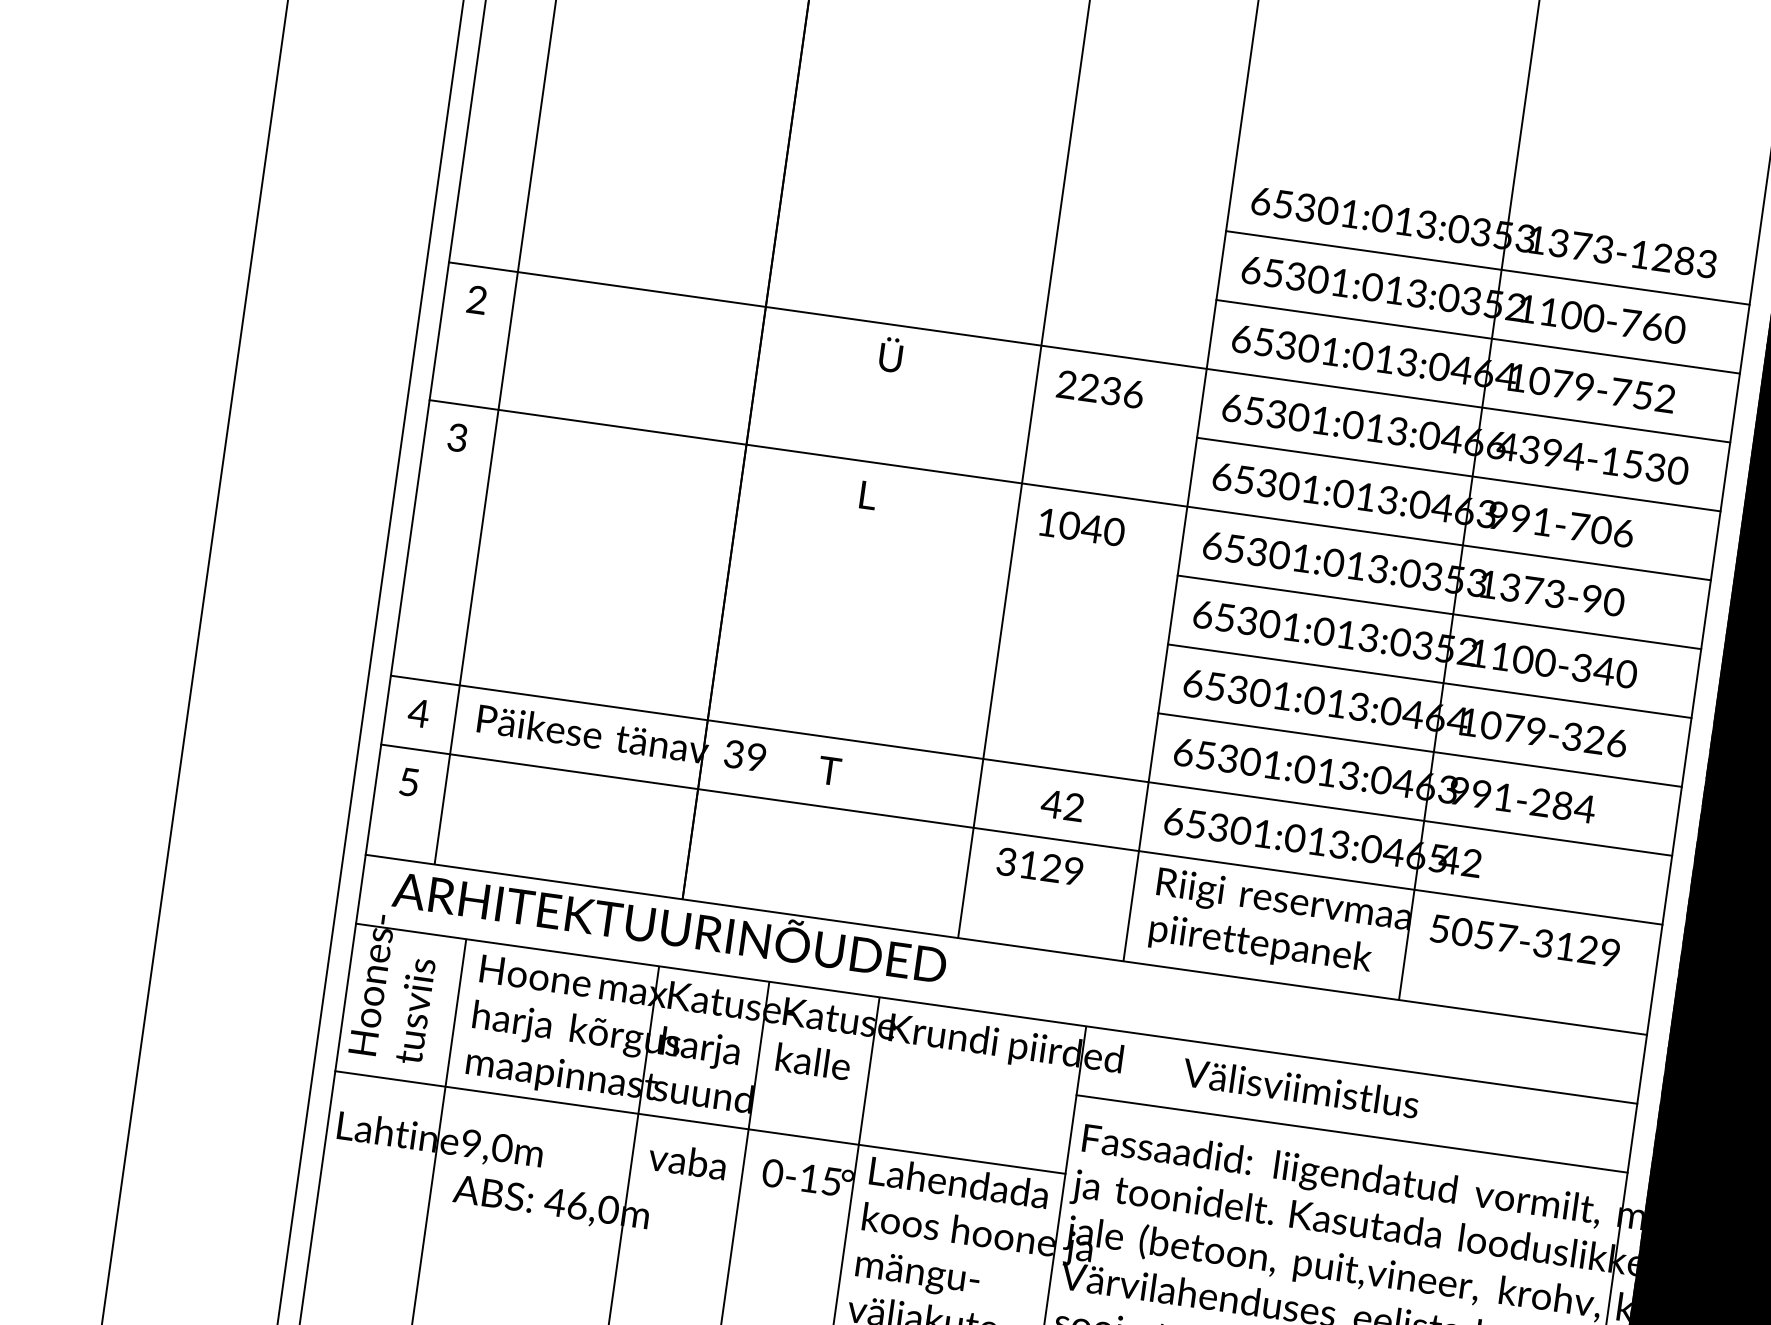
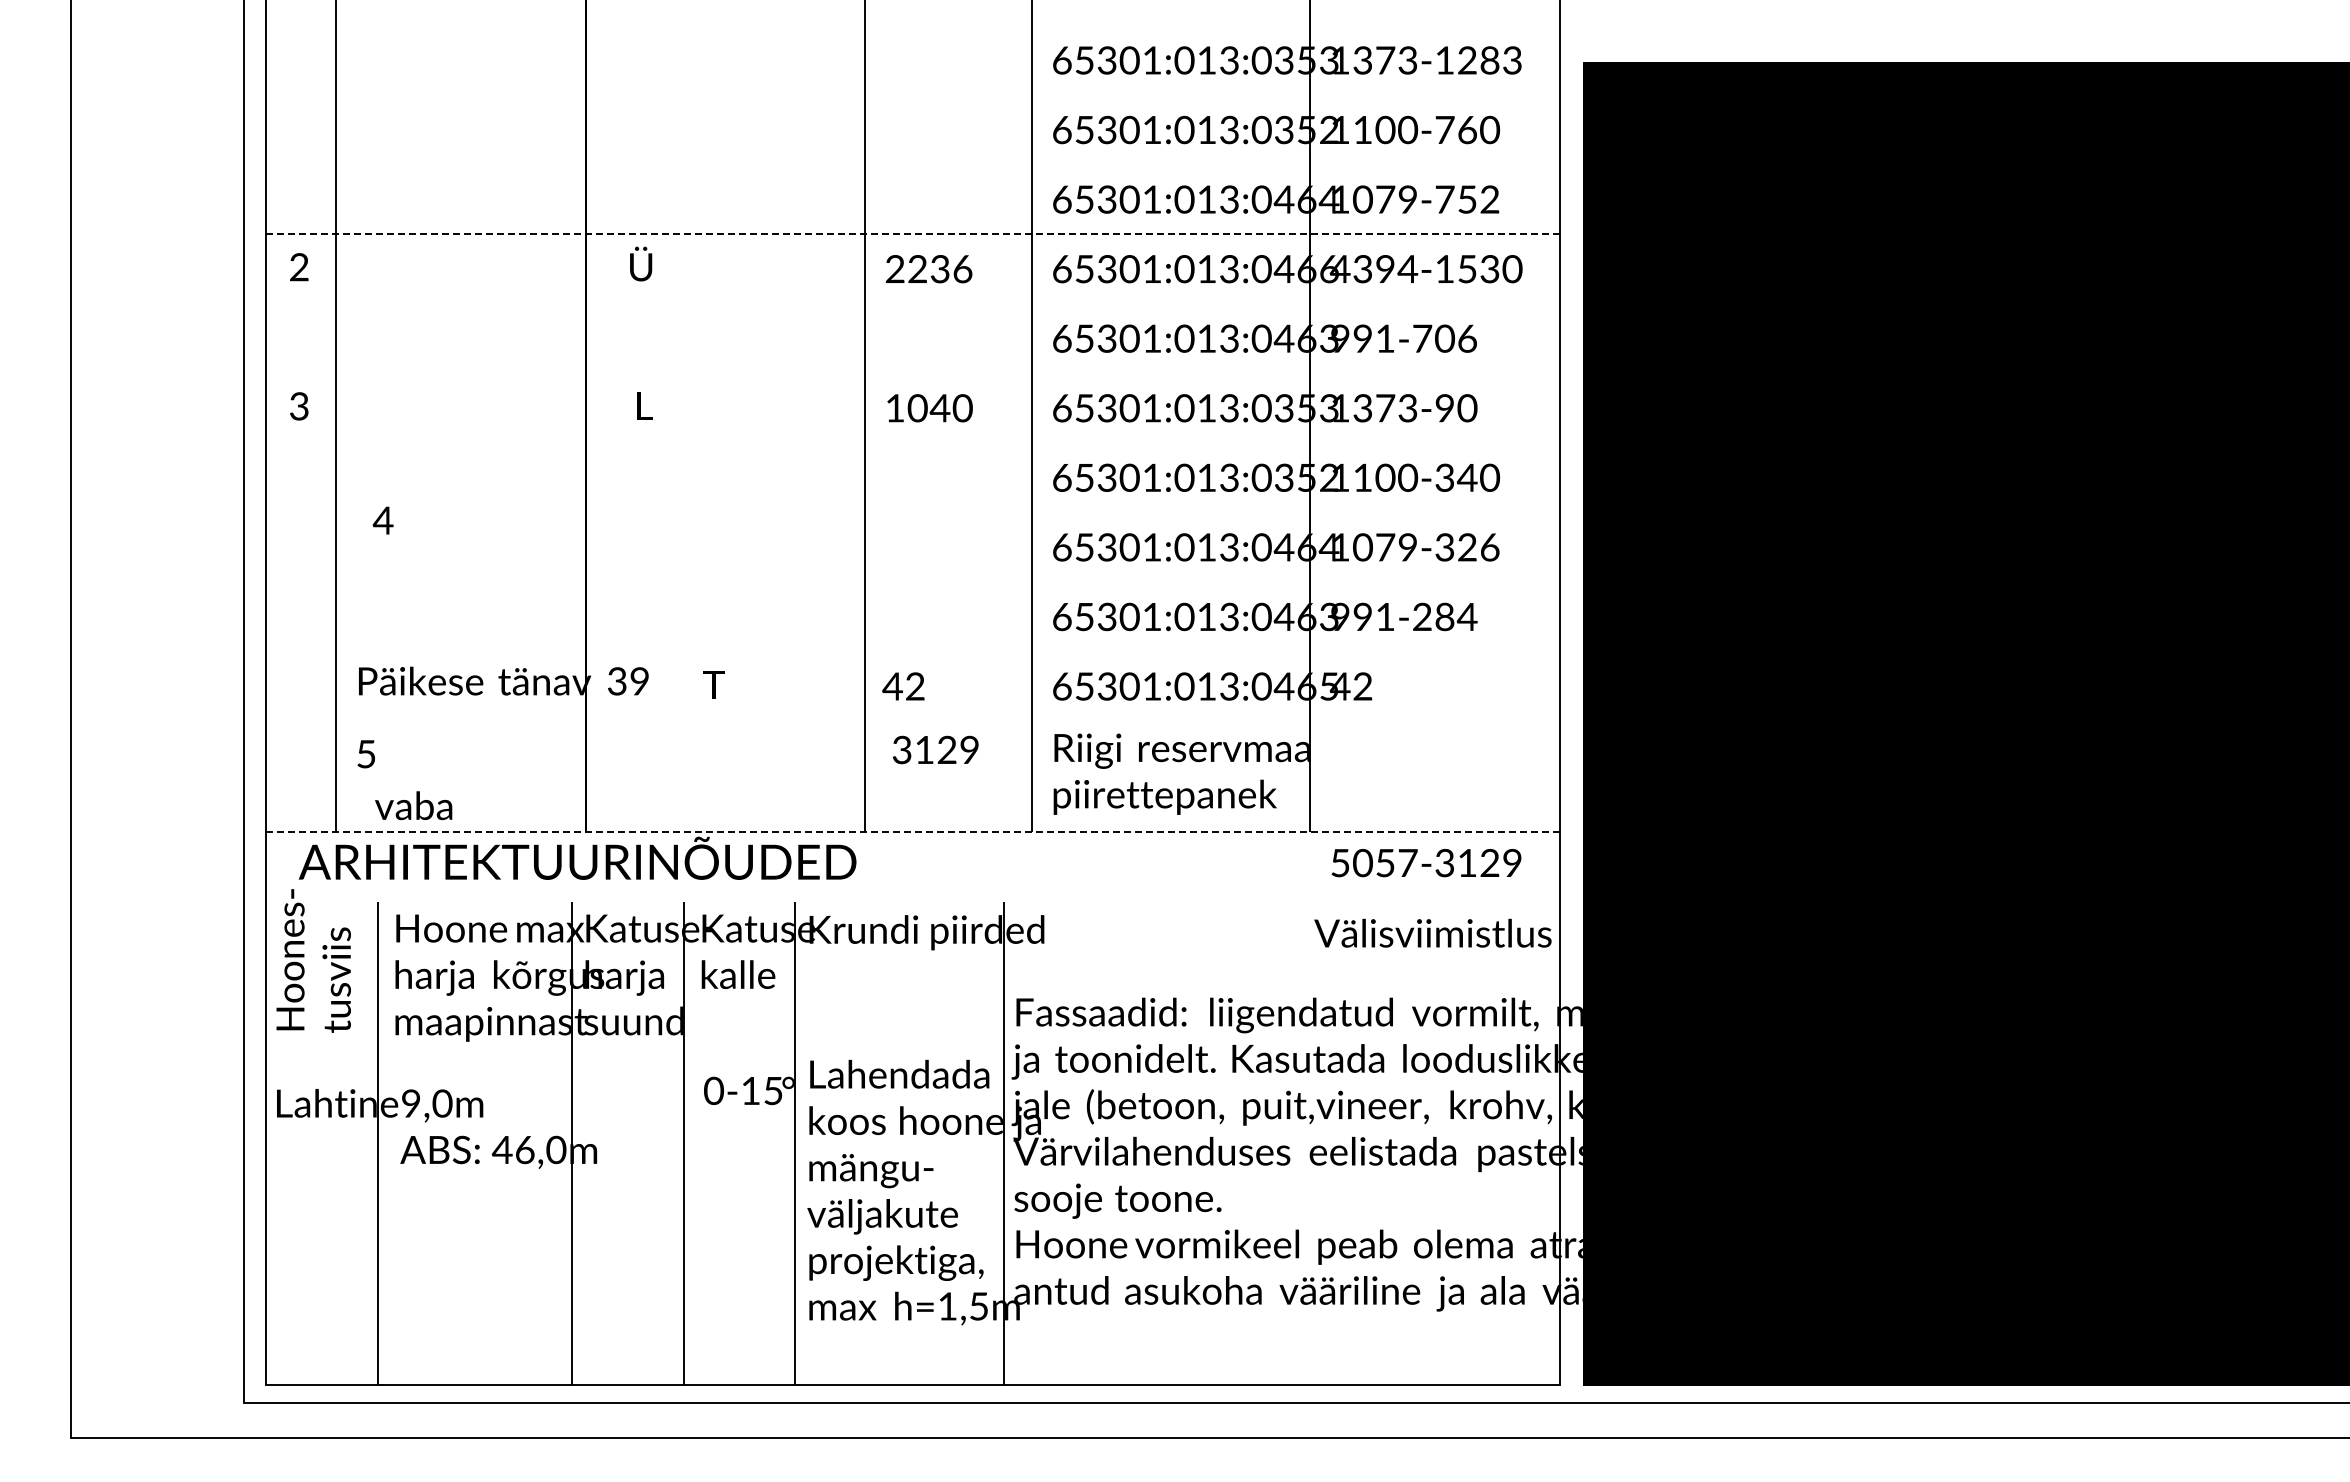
line: (1487, 267) -> (1295, 94), removed
line: (1477, 336) -> (1295, 164), removed
line: (1089, 352) -> (913, 233), solid -> dashed
text: (891, 354) -> (641, 263), moved
line: (1458, 474) -> (1295, 303), removed
line: (1070, 490) -> (913, 373), removed
text: (867, 494) -> (644, 405), moved
line: (1439, 612) -> (1295, 442), removed
line: (1429, 681) -> (1295, 512), removed
text: (418, 713) -> (382, 520), moved
line: (1419, 749) -> (1295, 581), removed
line: (1031, 765) -> (913, 651), removed
text: (408, 782) -> (365, 754), moved
text: (1062, 805) -> (903, 686), moved
line: (1022, 834) -> (913, 720), removed
text: (1525, 941) -> (1426, 863), moved
line: (1006, 945) -> (913, 832), solid -> dashed
line: (996, 1013) -> (913, 901), removed
text: (1300, 1087) -> (1432, 932), moved
line: (699, 1122) -> (634, 1050), removed
line: (1351, 1134) -> (1281, 971), removed
text: (687, 1160) -> (413, 805), moved

